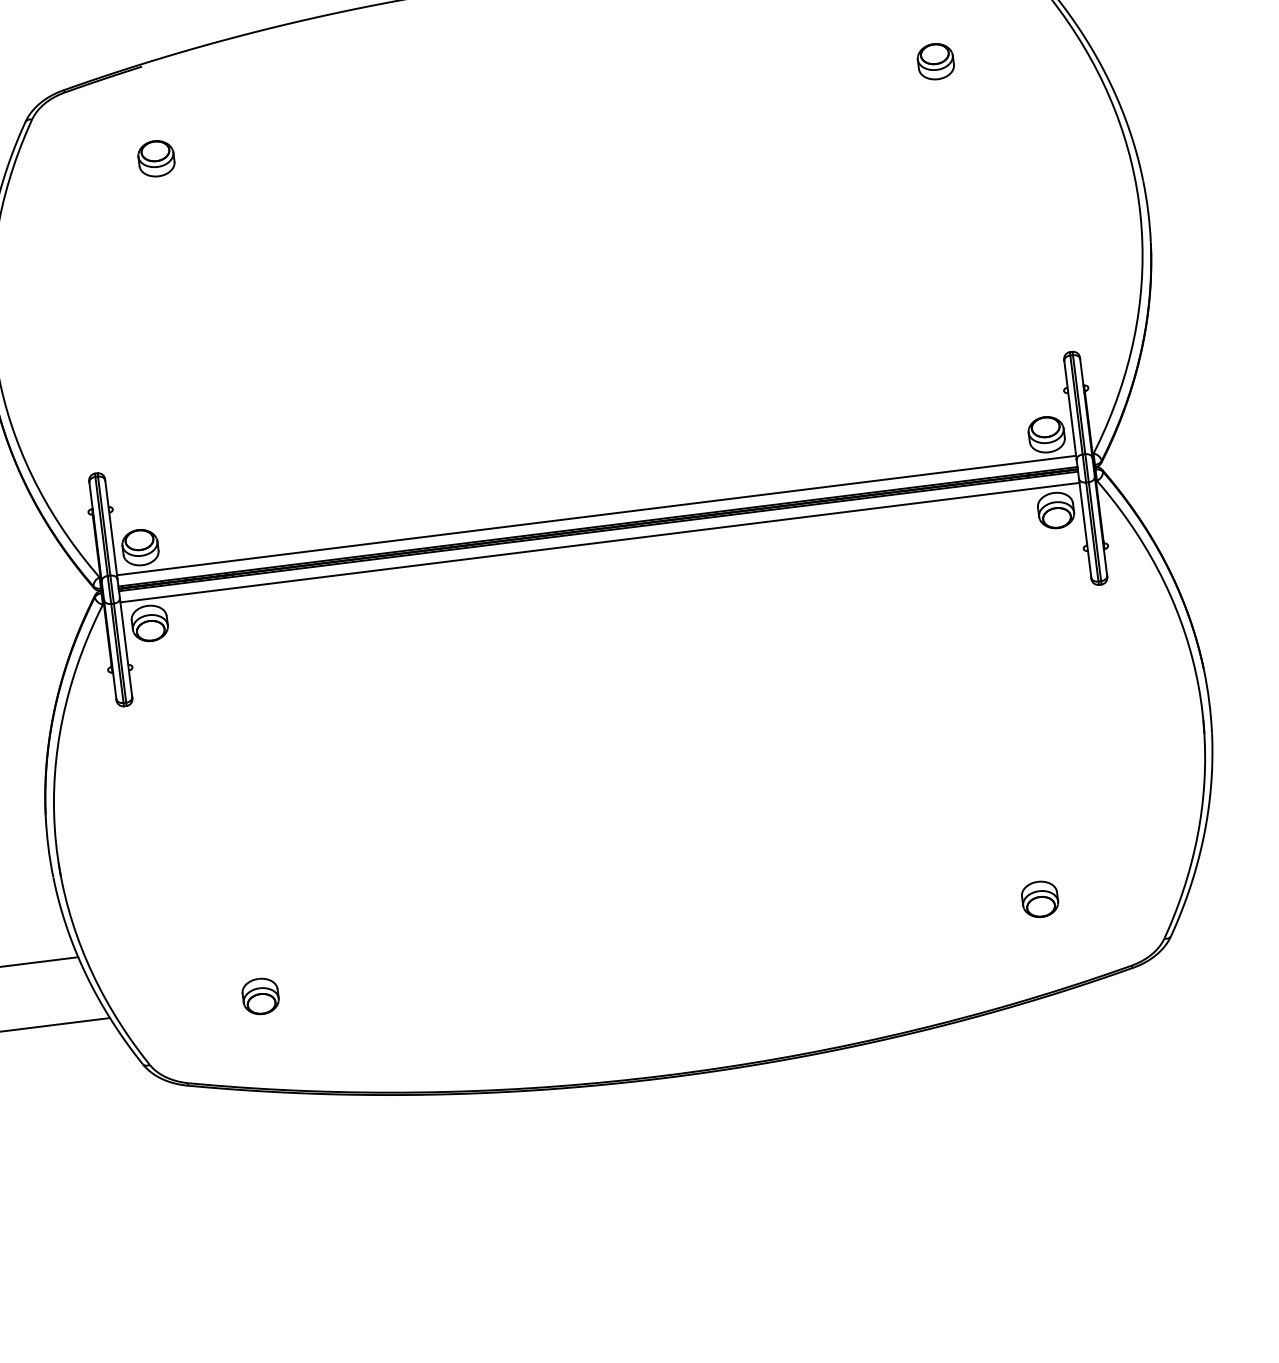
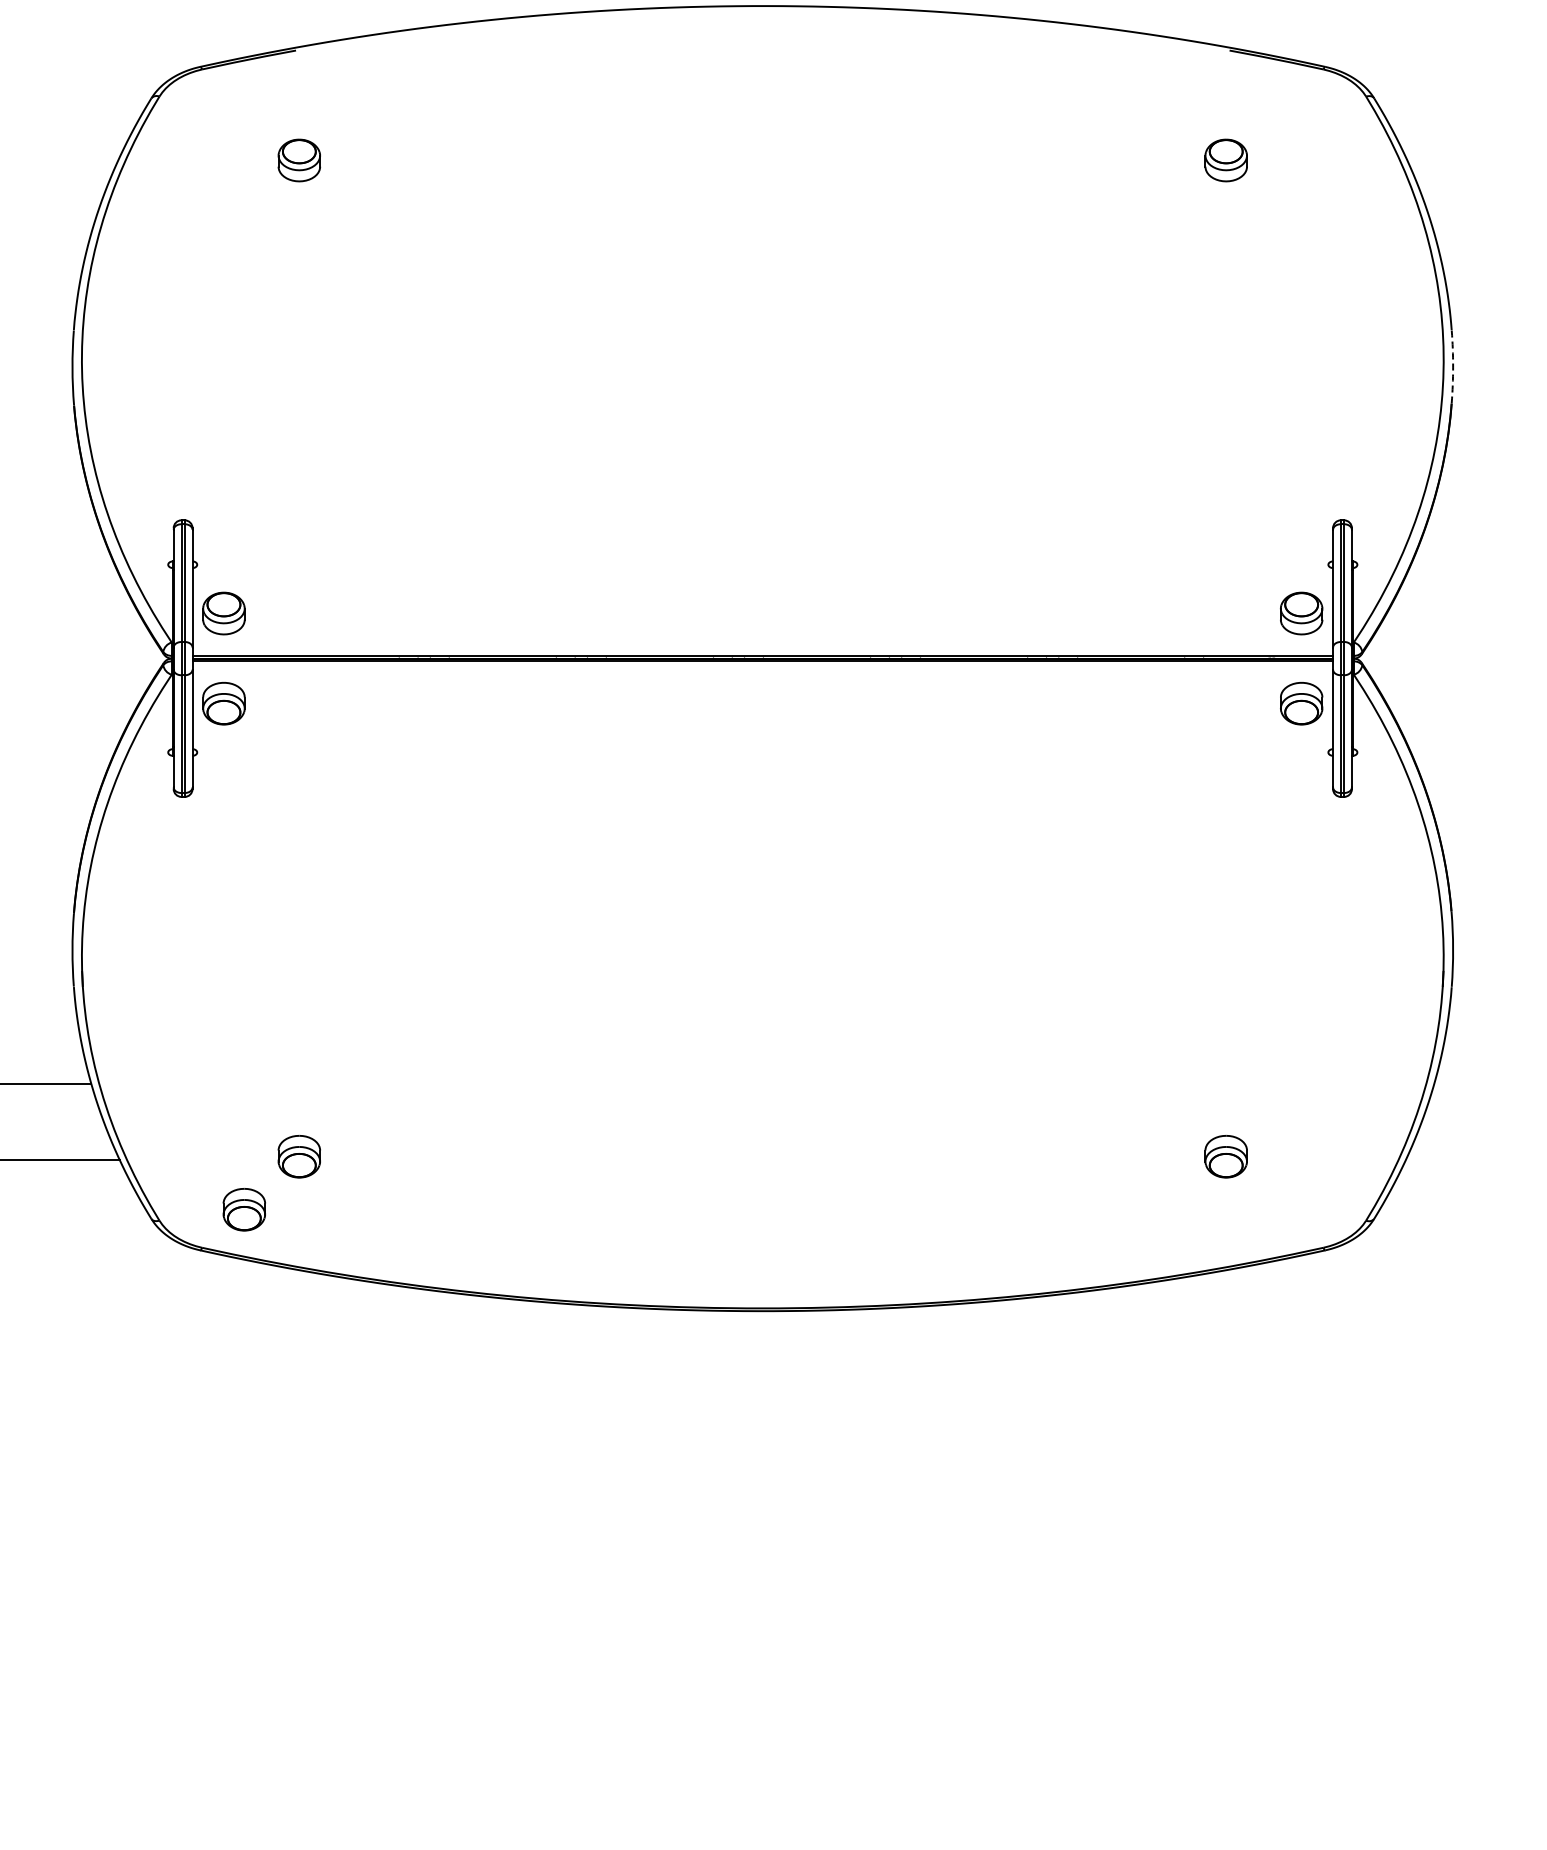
arc: (1148, 211) -> (1453, 367), solid -> dashed
line: (596, 515) -> (762, 642), removed
line: (599, 542) -> (762, 674), removed
part: (219, 1046) -> (243, 1209), added

